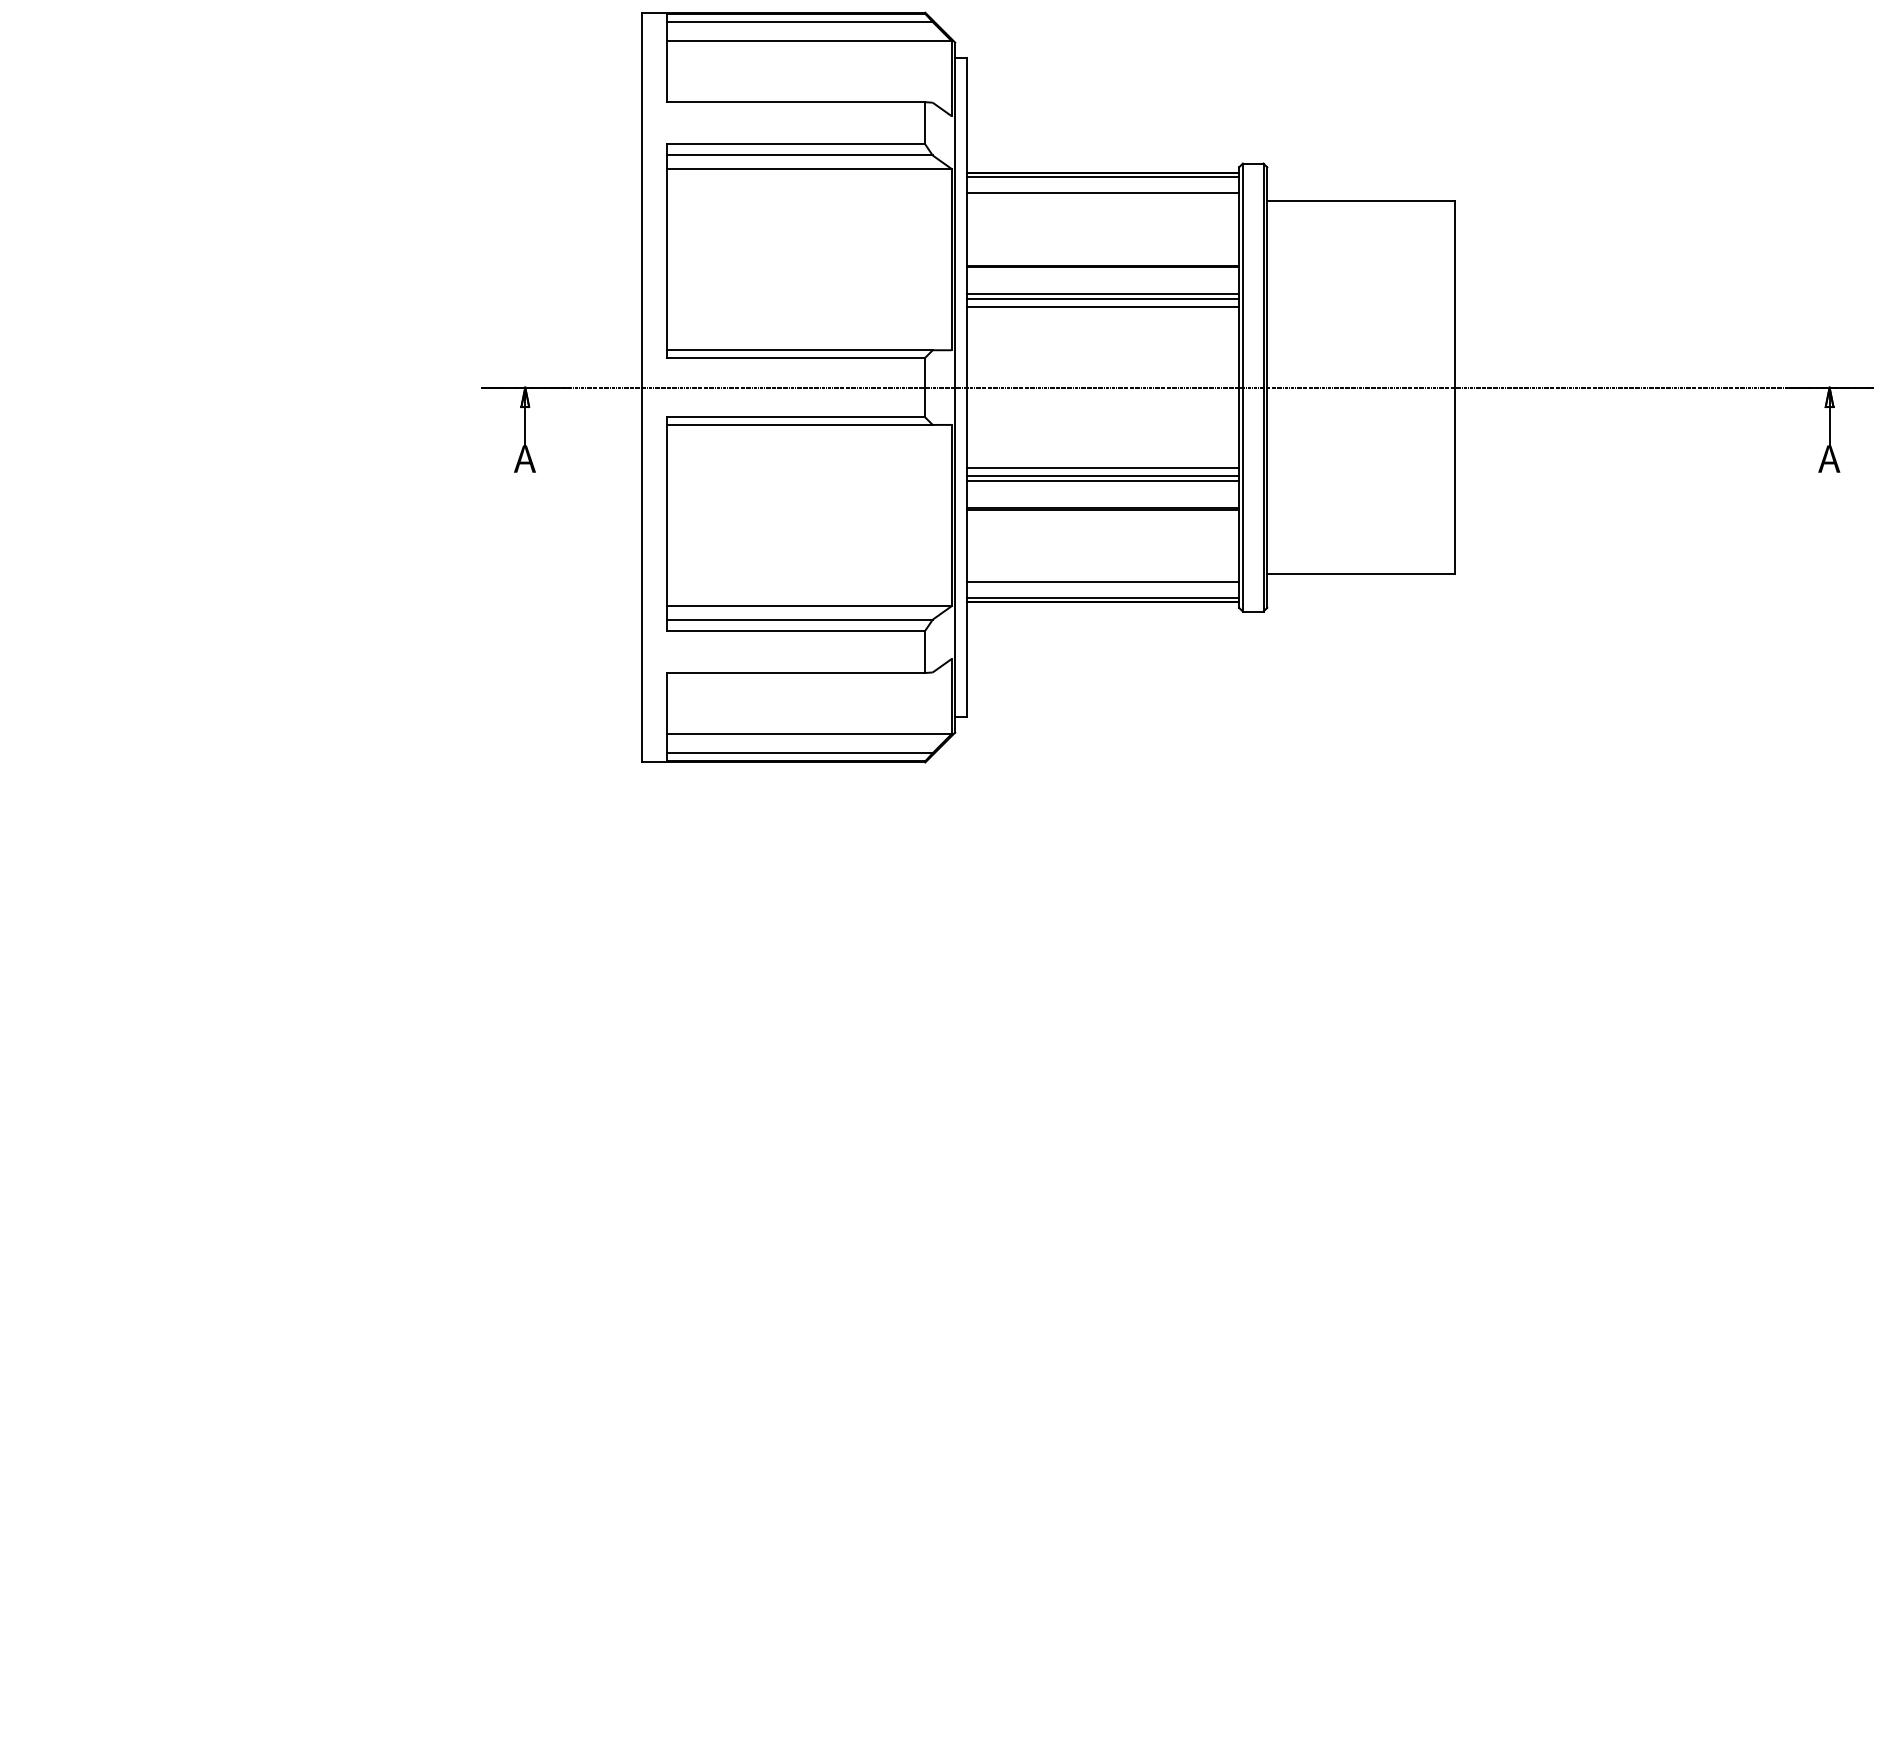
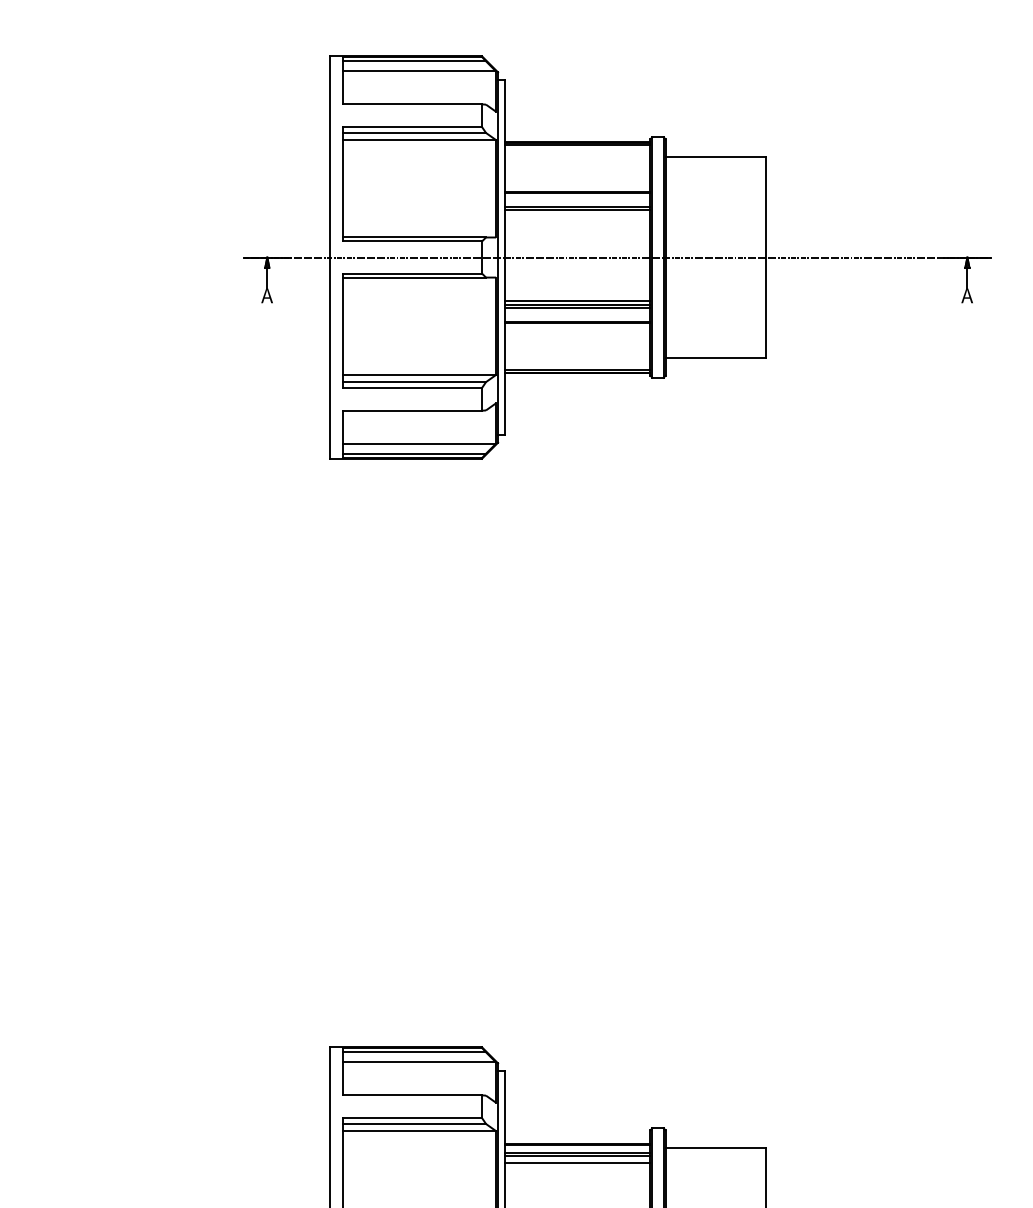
line: (1103, 193) -> (577, 153), removed
line: (1103, 307) -> (577, 214), removed
line: (1103, 581) -> (577, 361), removed

